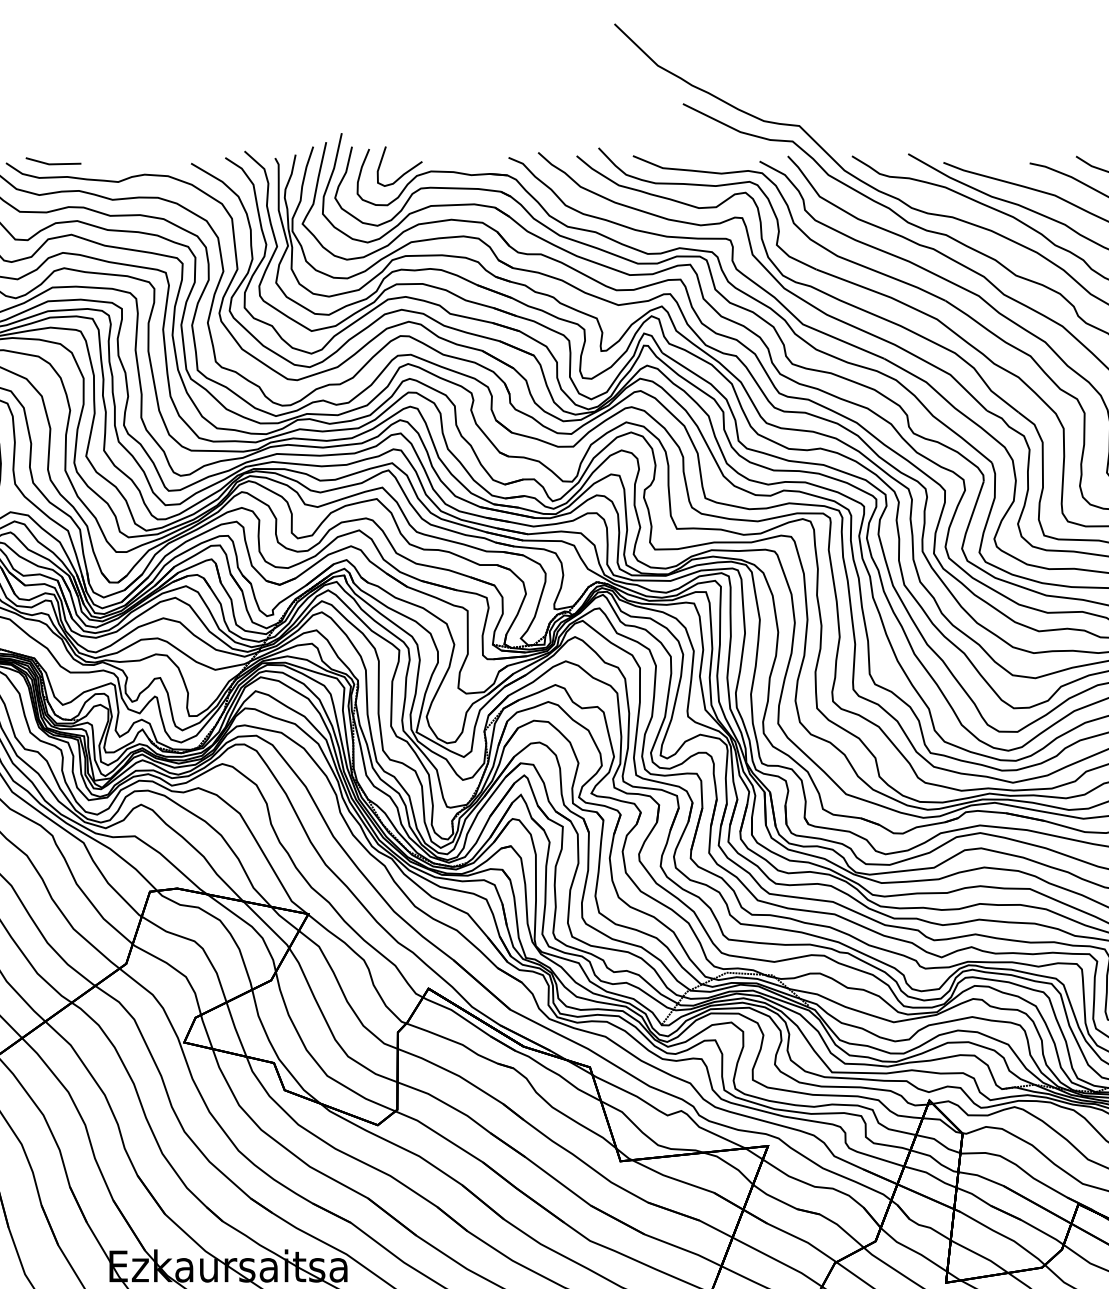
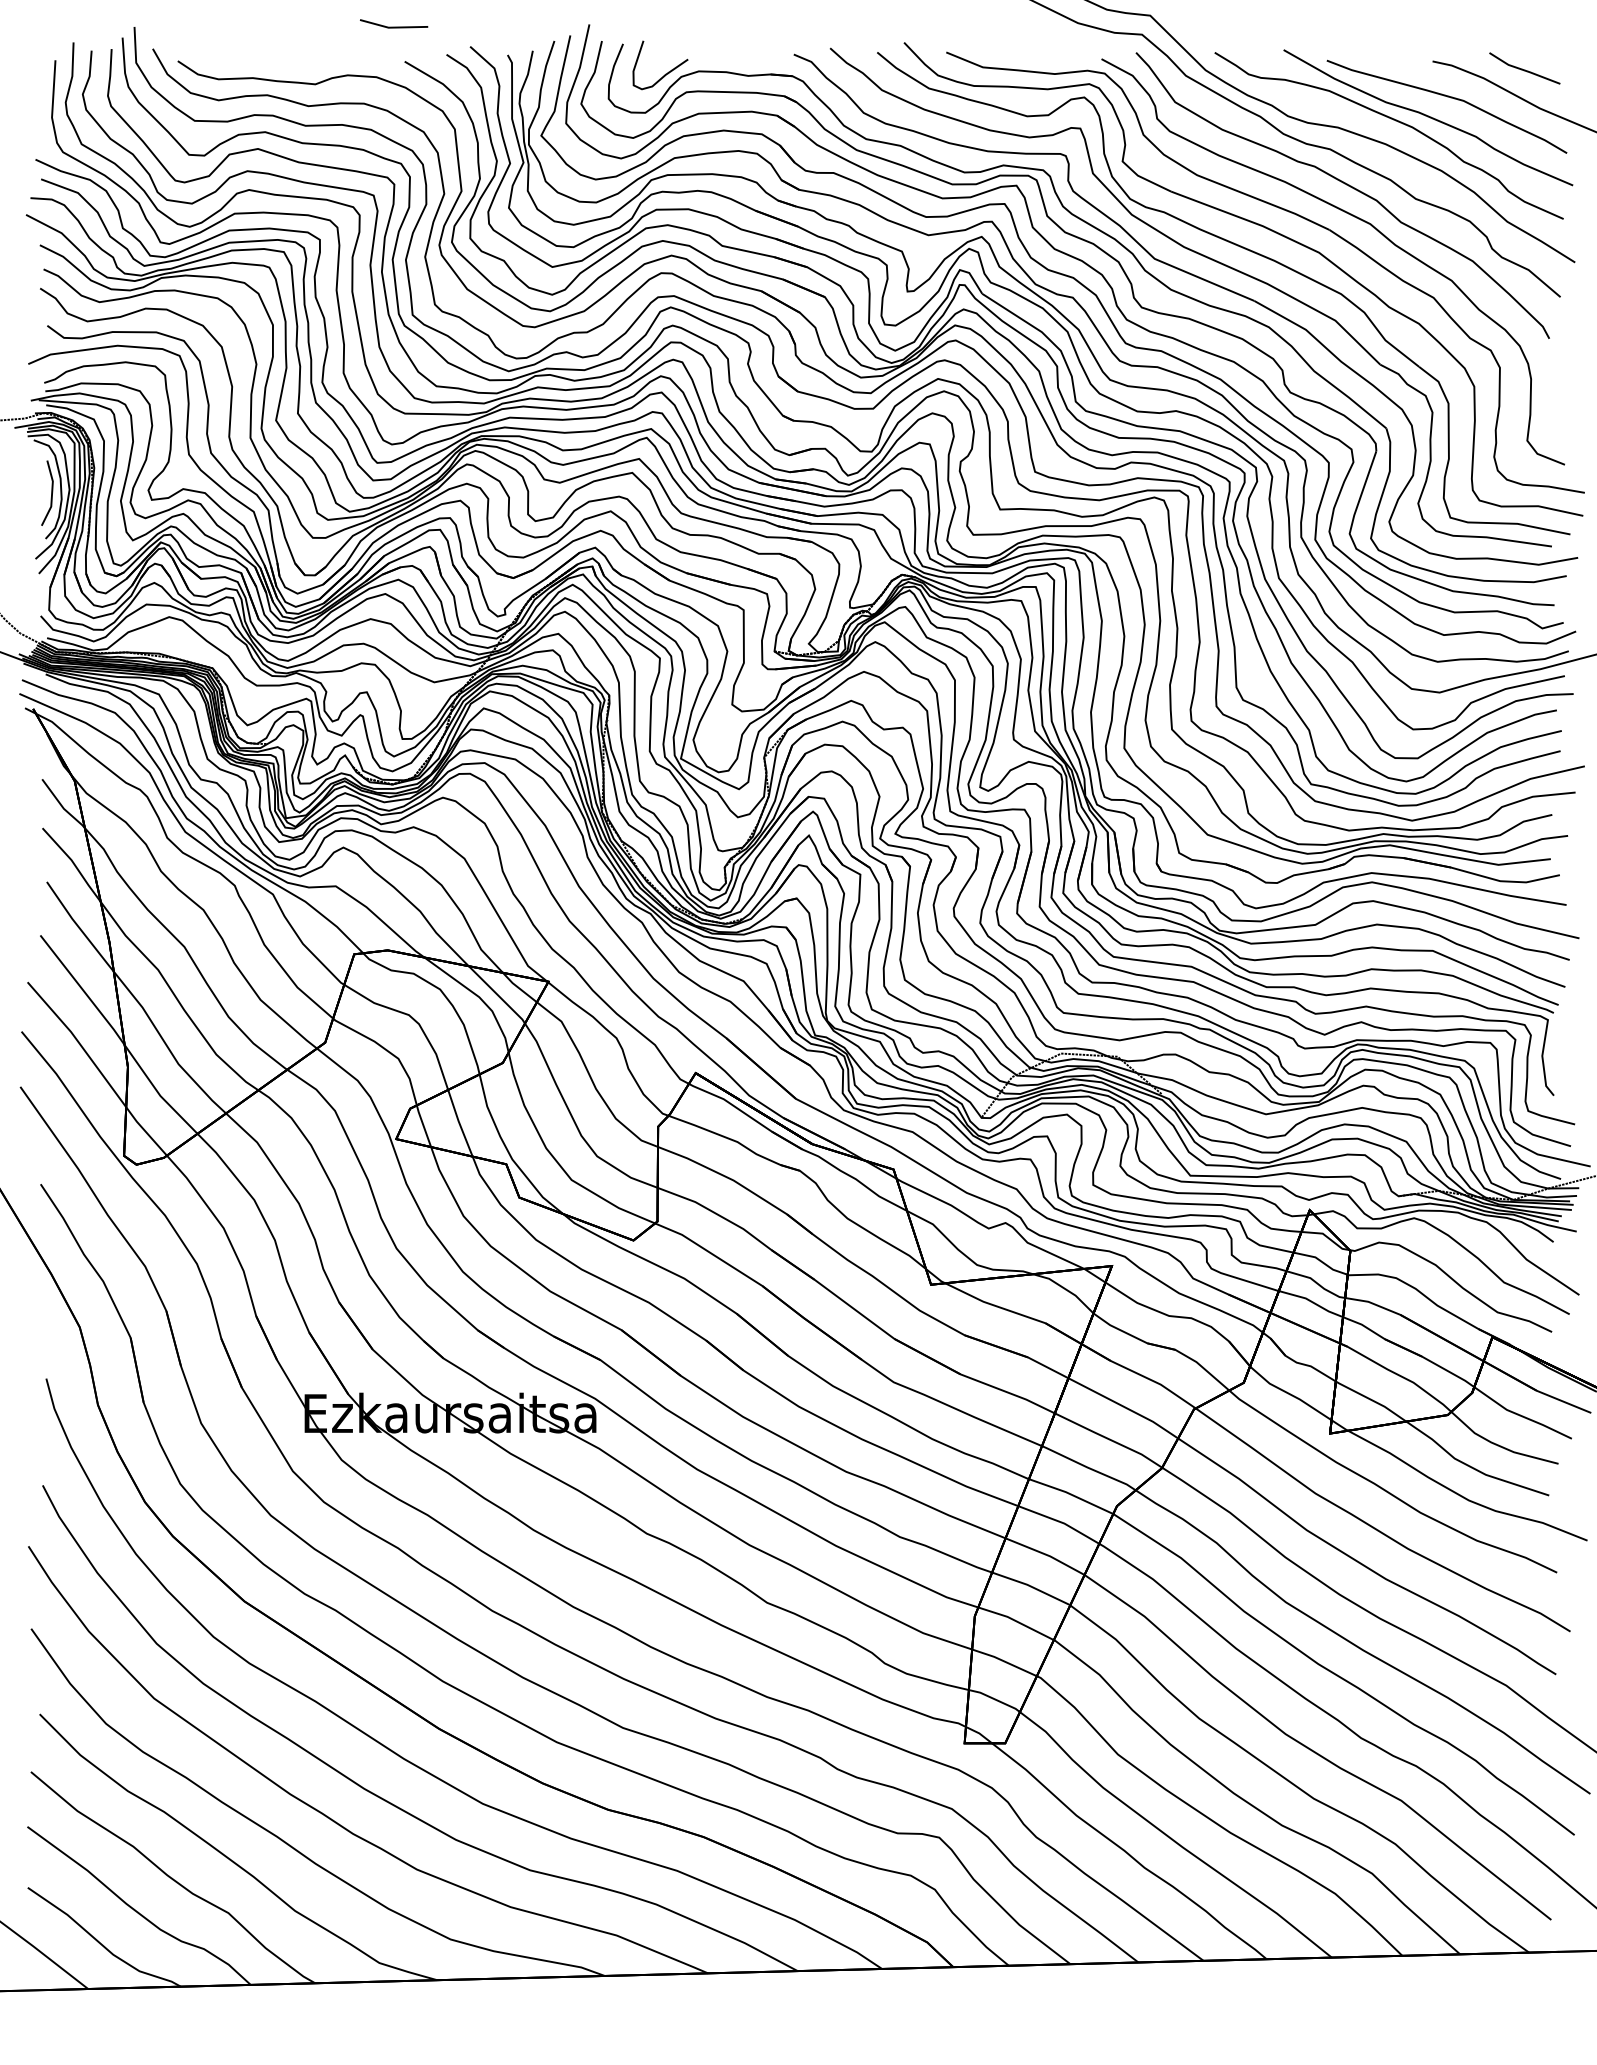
line: (53, 163) -> (394, 26), moved

